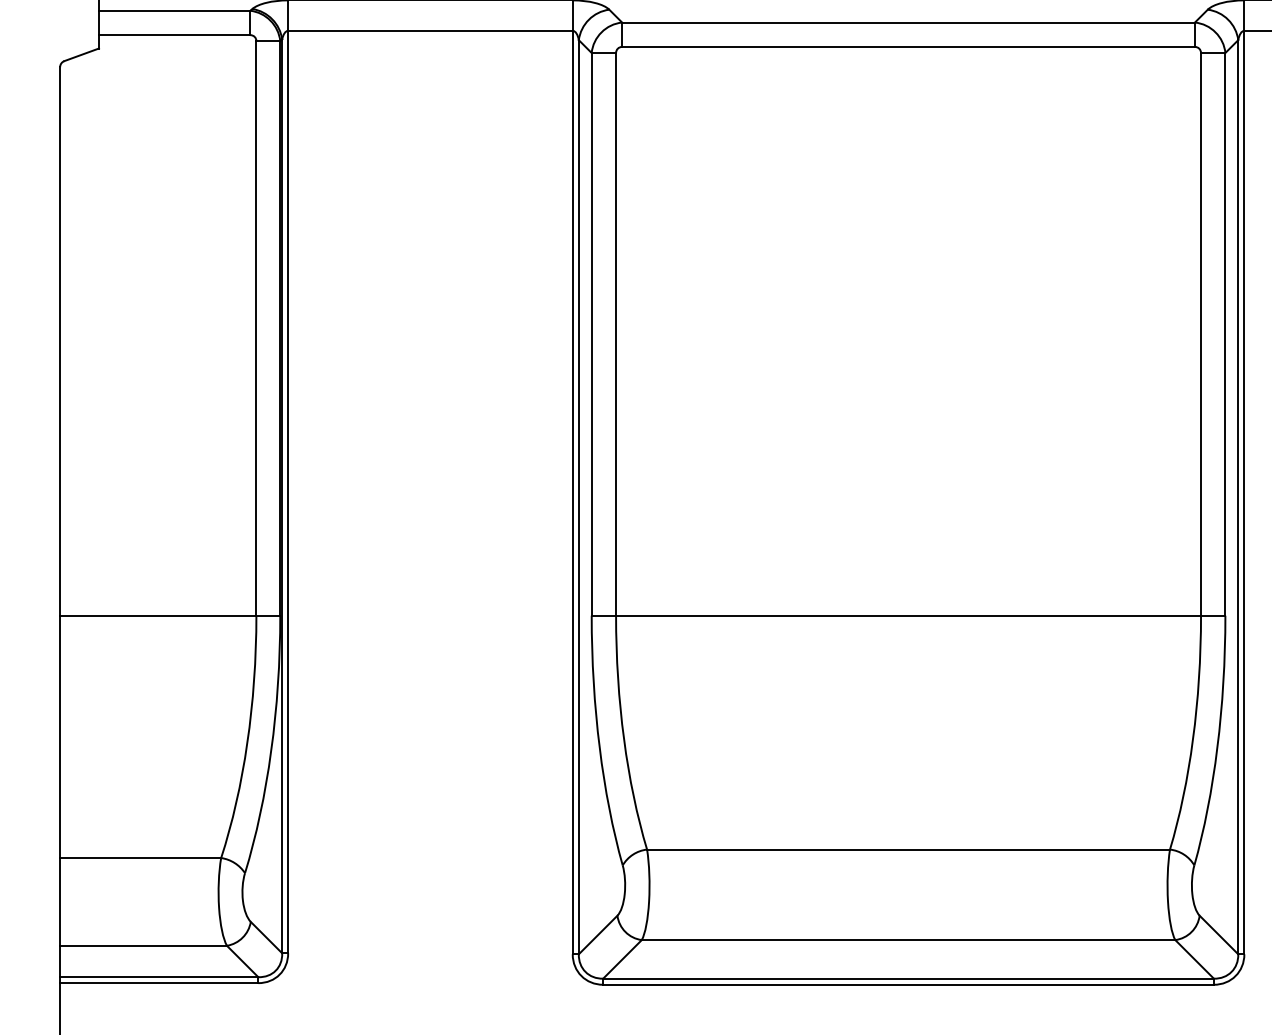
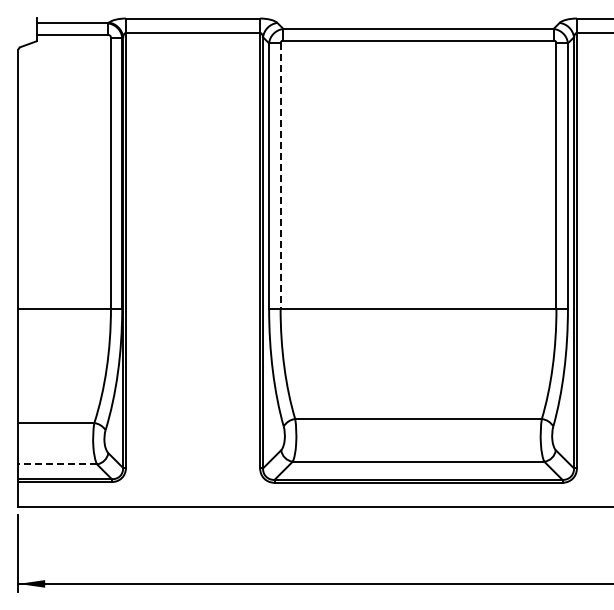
line: (615, 335) -> (280, 176), solid -> dashed
line: (143, 945) -> (57, 464), solid -> dashed

